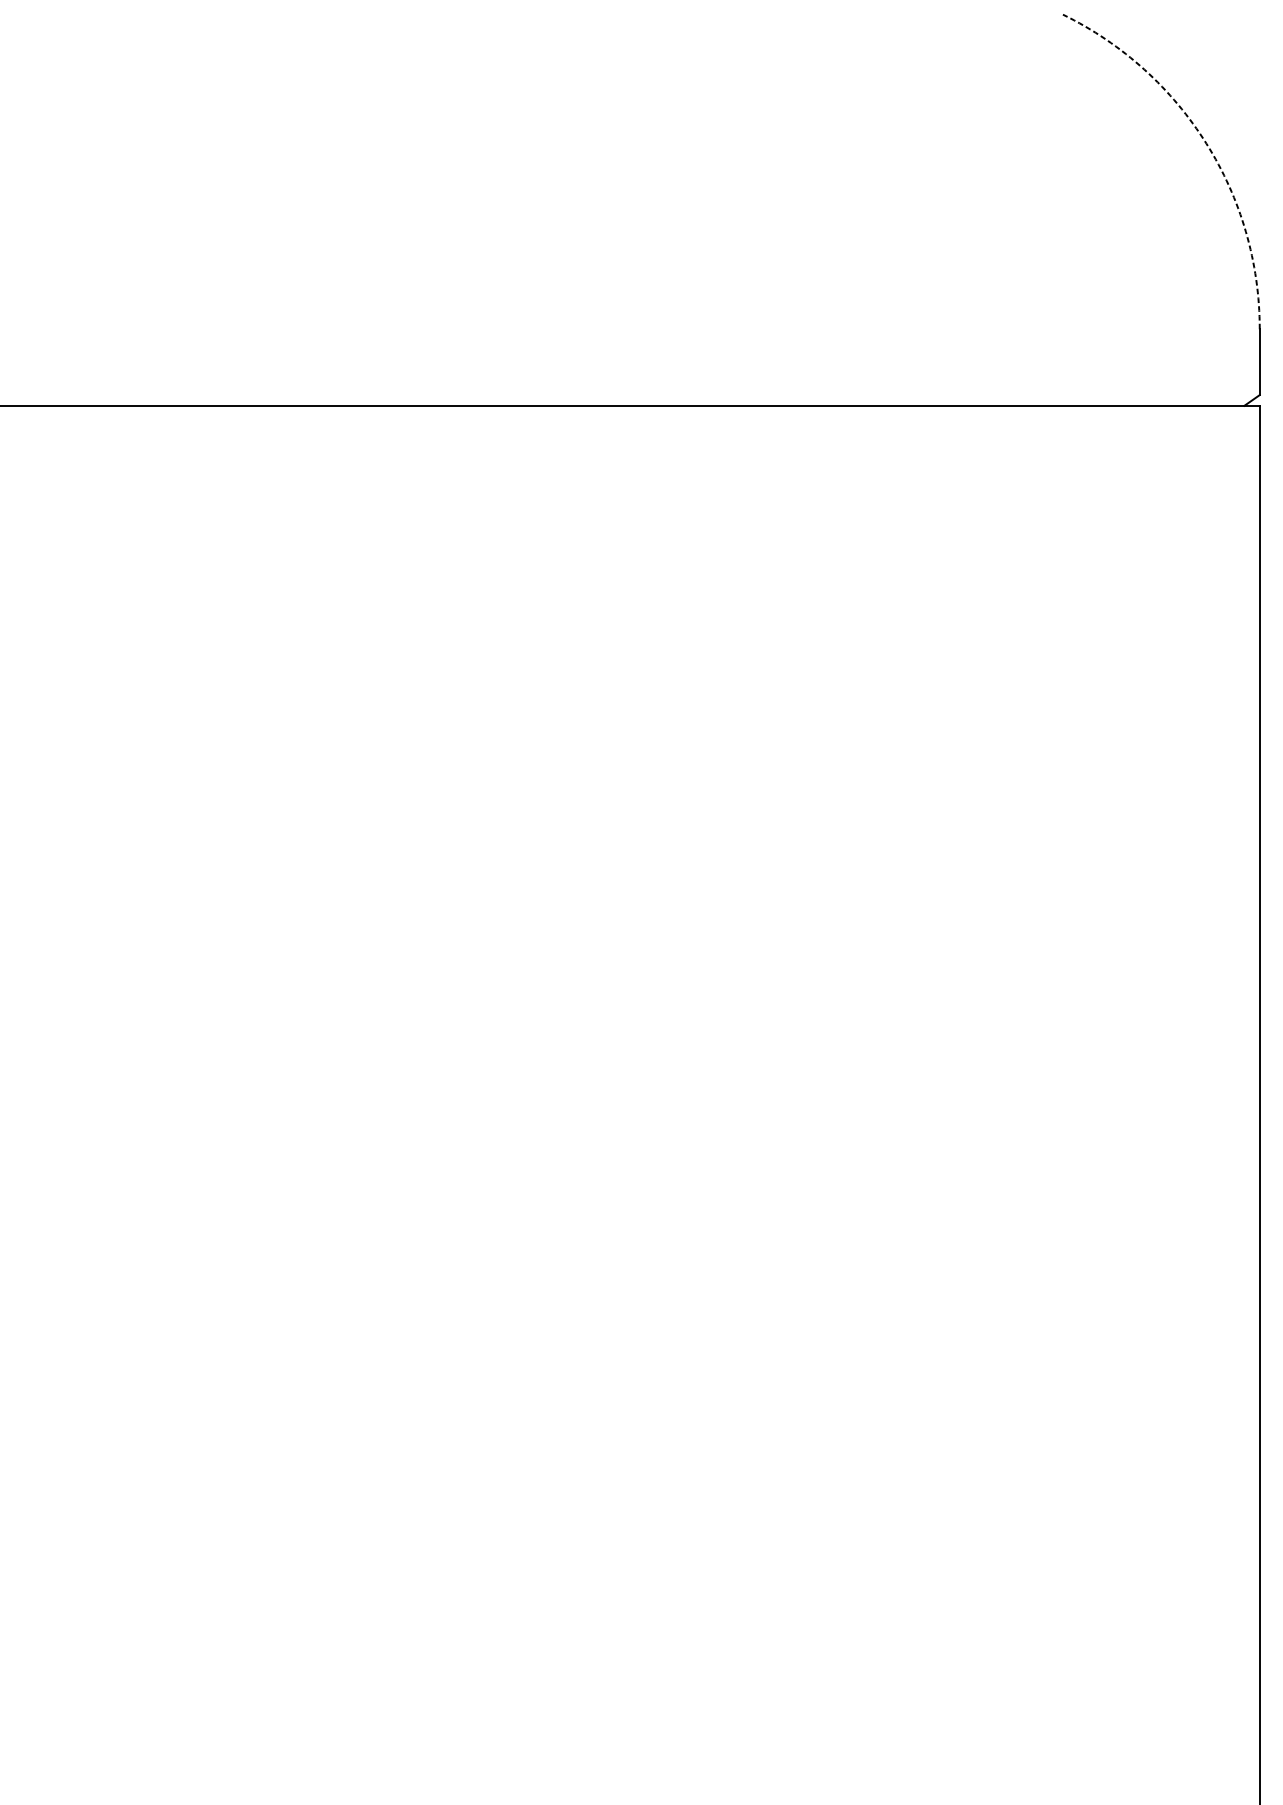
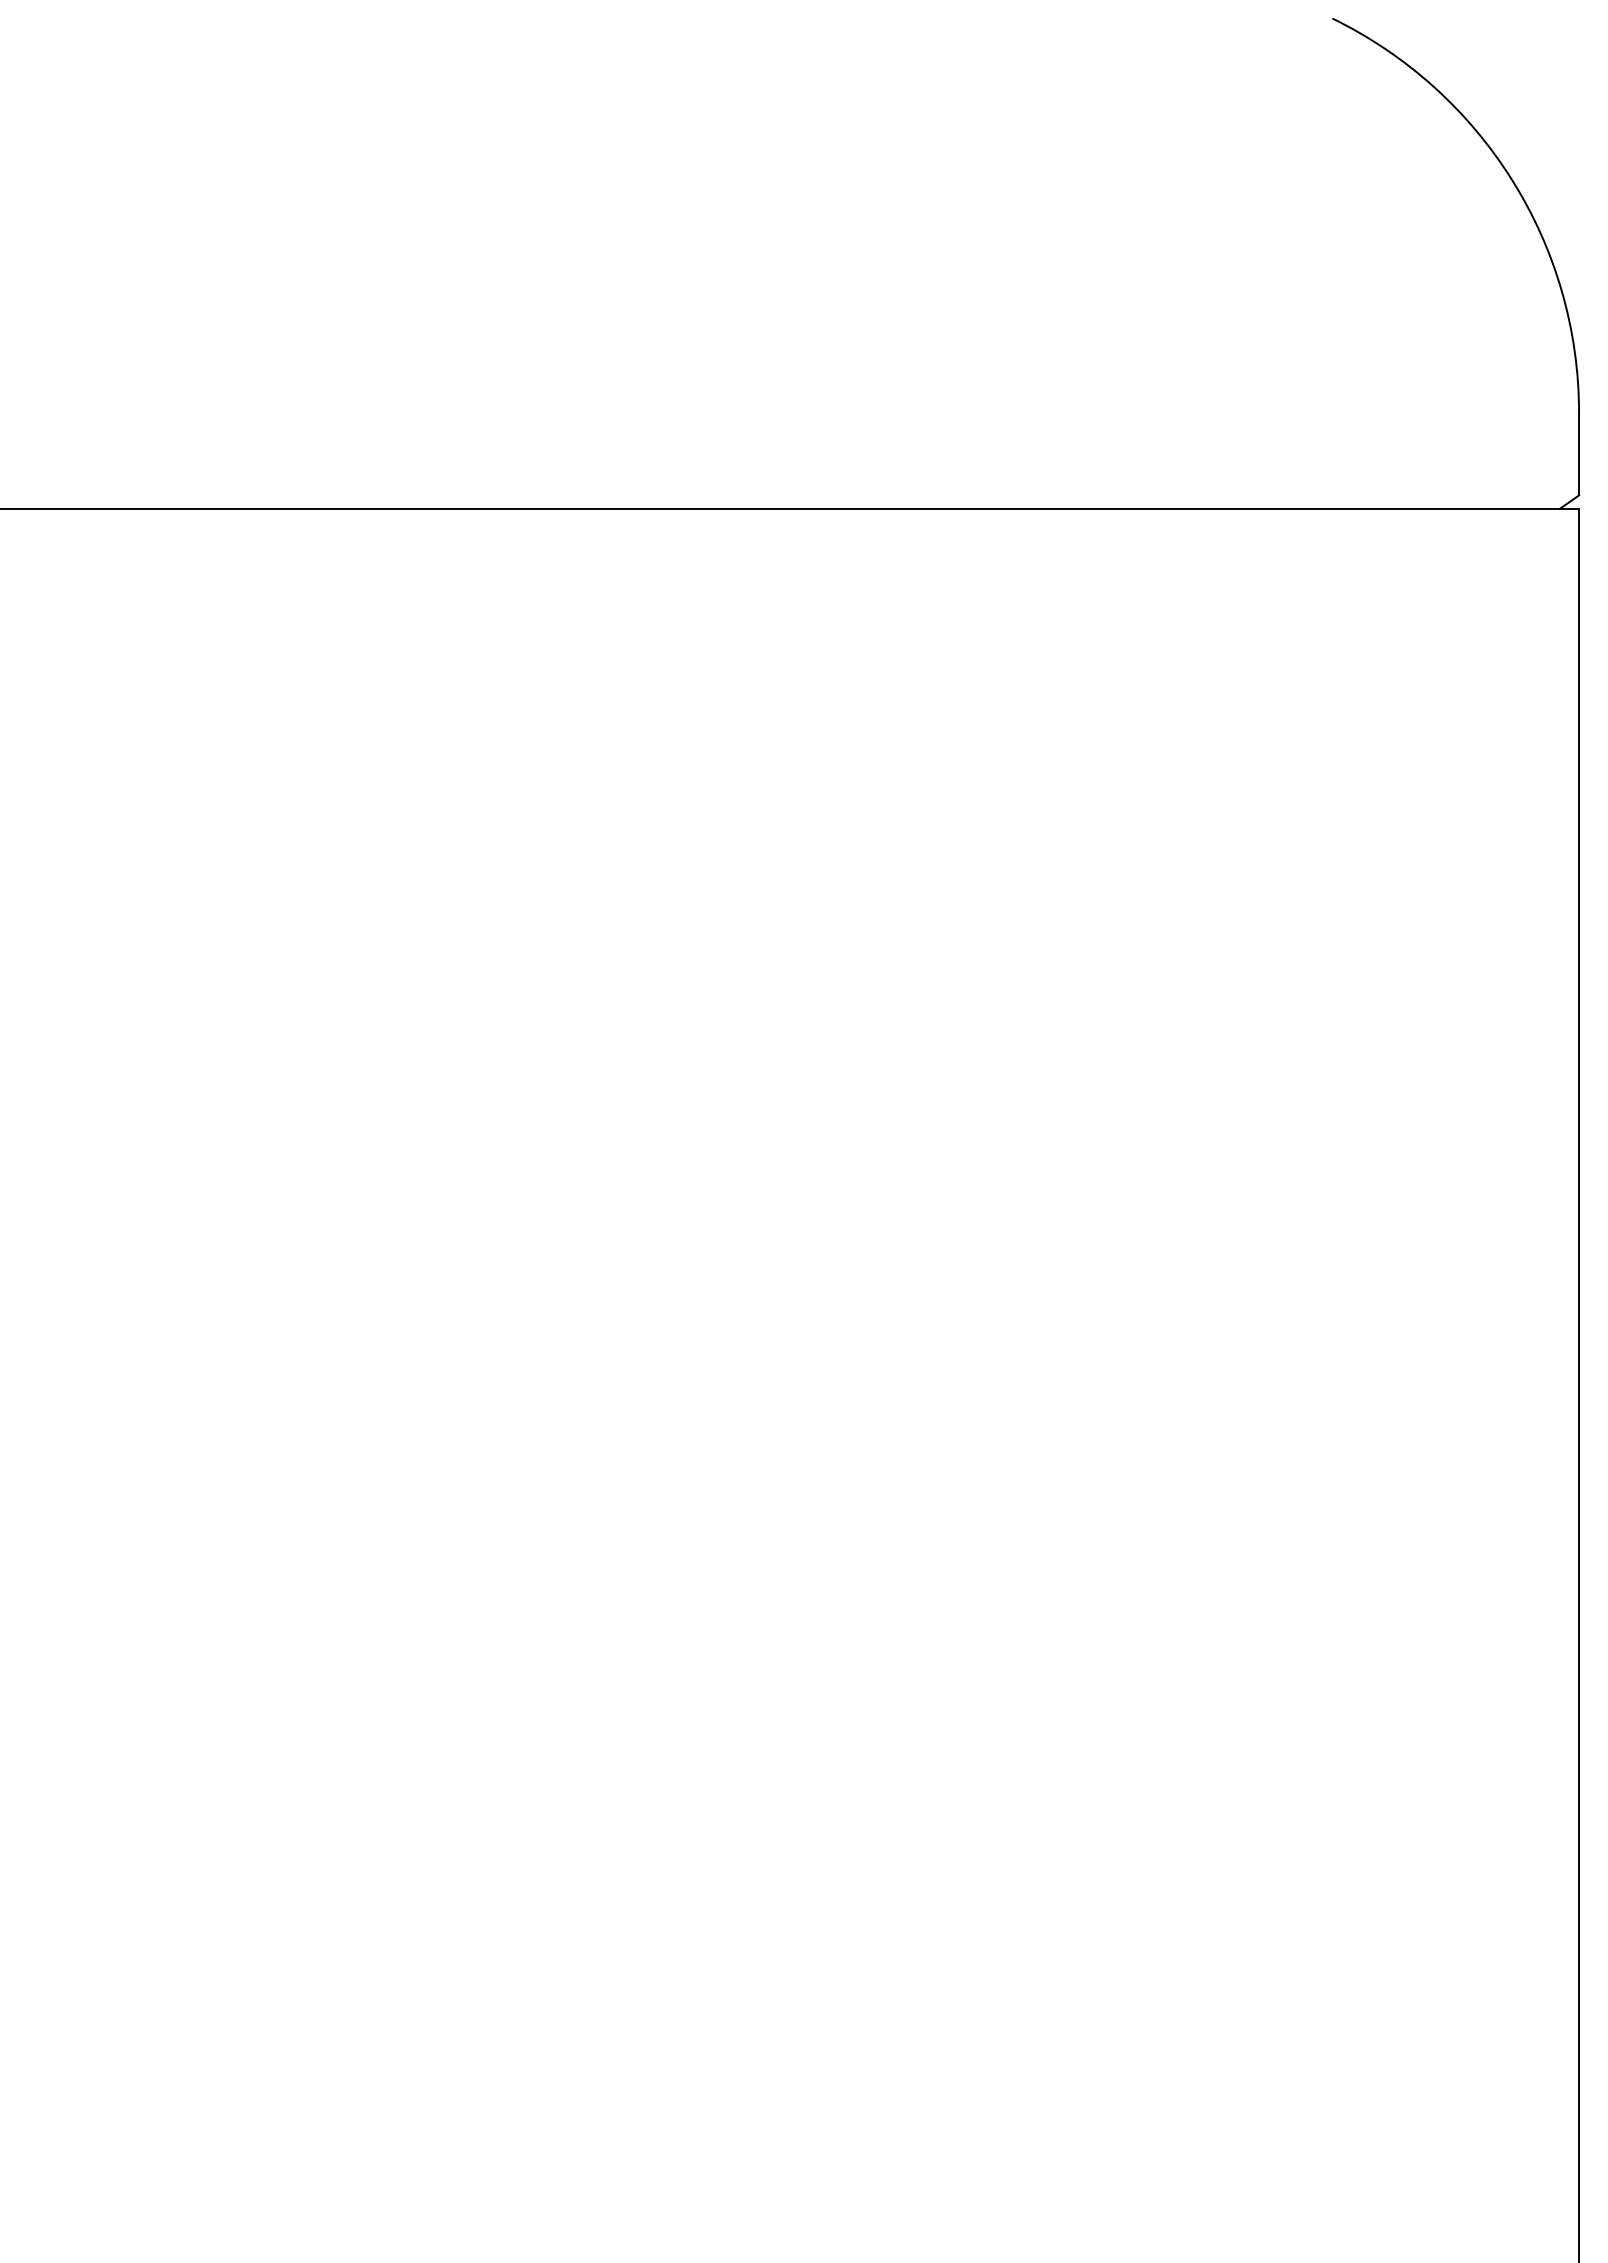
arc: (1206, 143) -> (1512, 180), dashed -> solid

